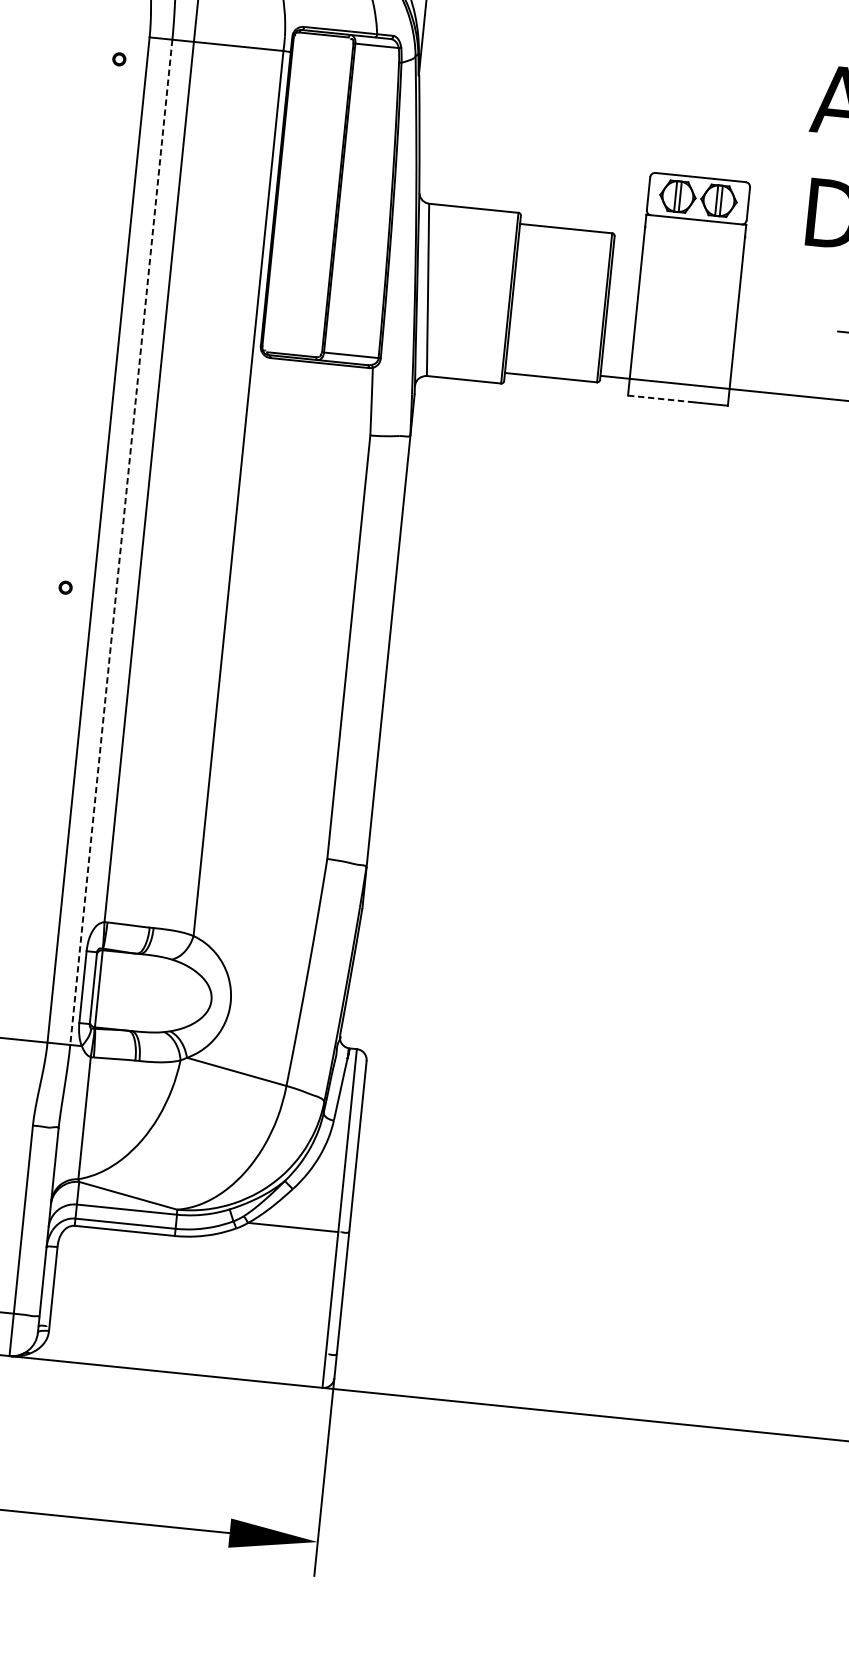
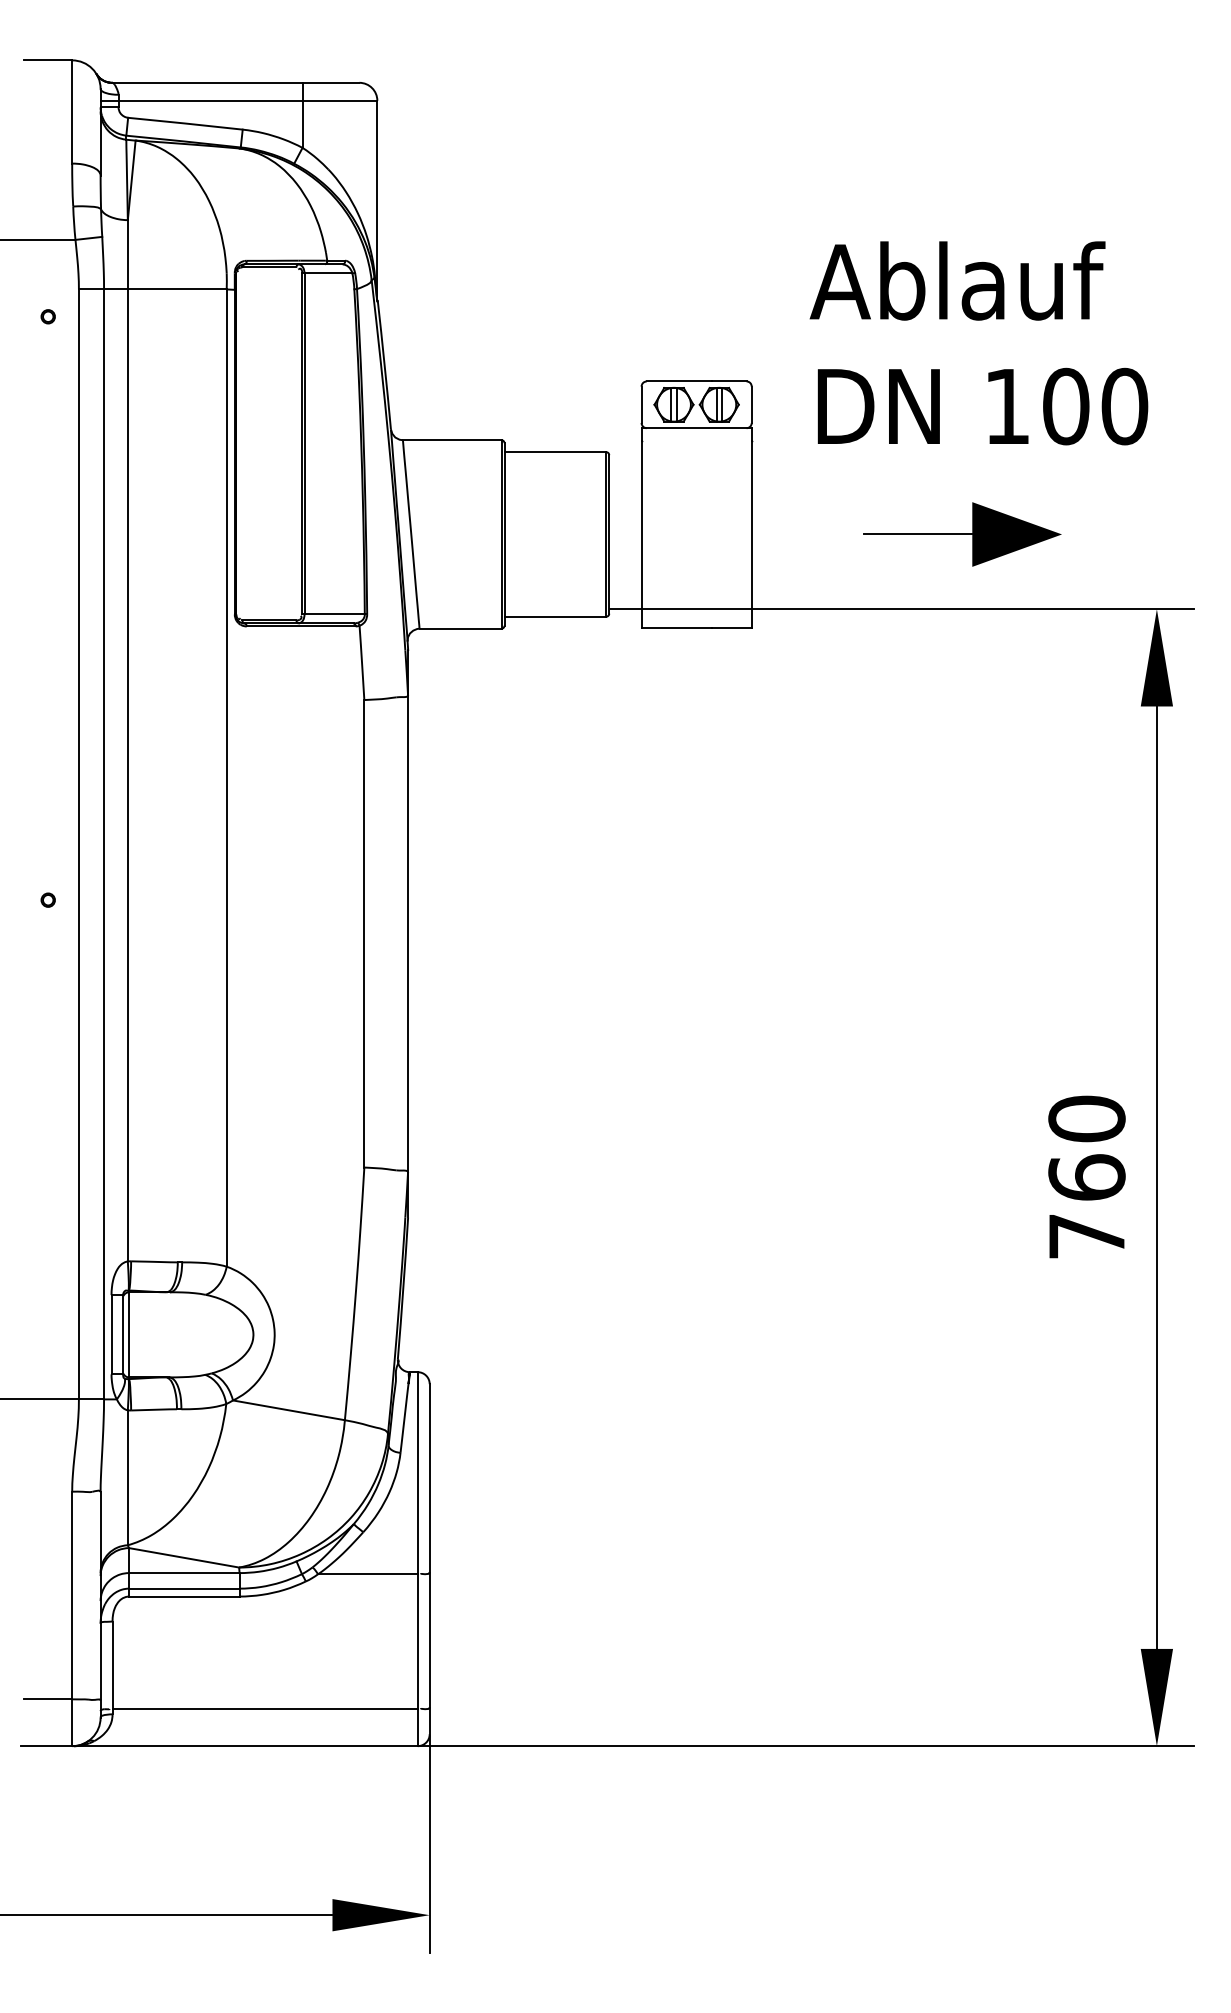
line: (660, 398) -> (677, 627), dashed -> solid
line: (121, 542) -> (104, 844), dashed -> solid
line: (187, 1340) -> (264, 1709), added

